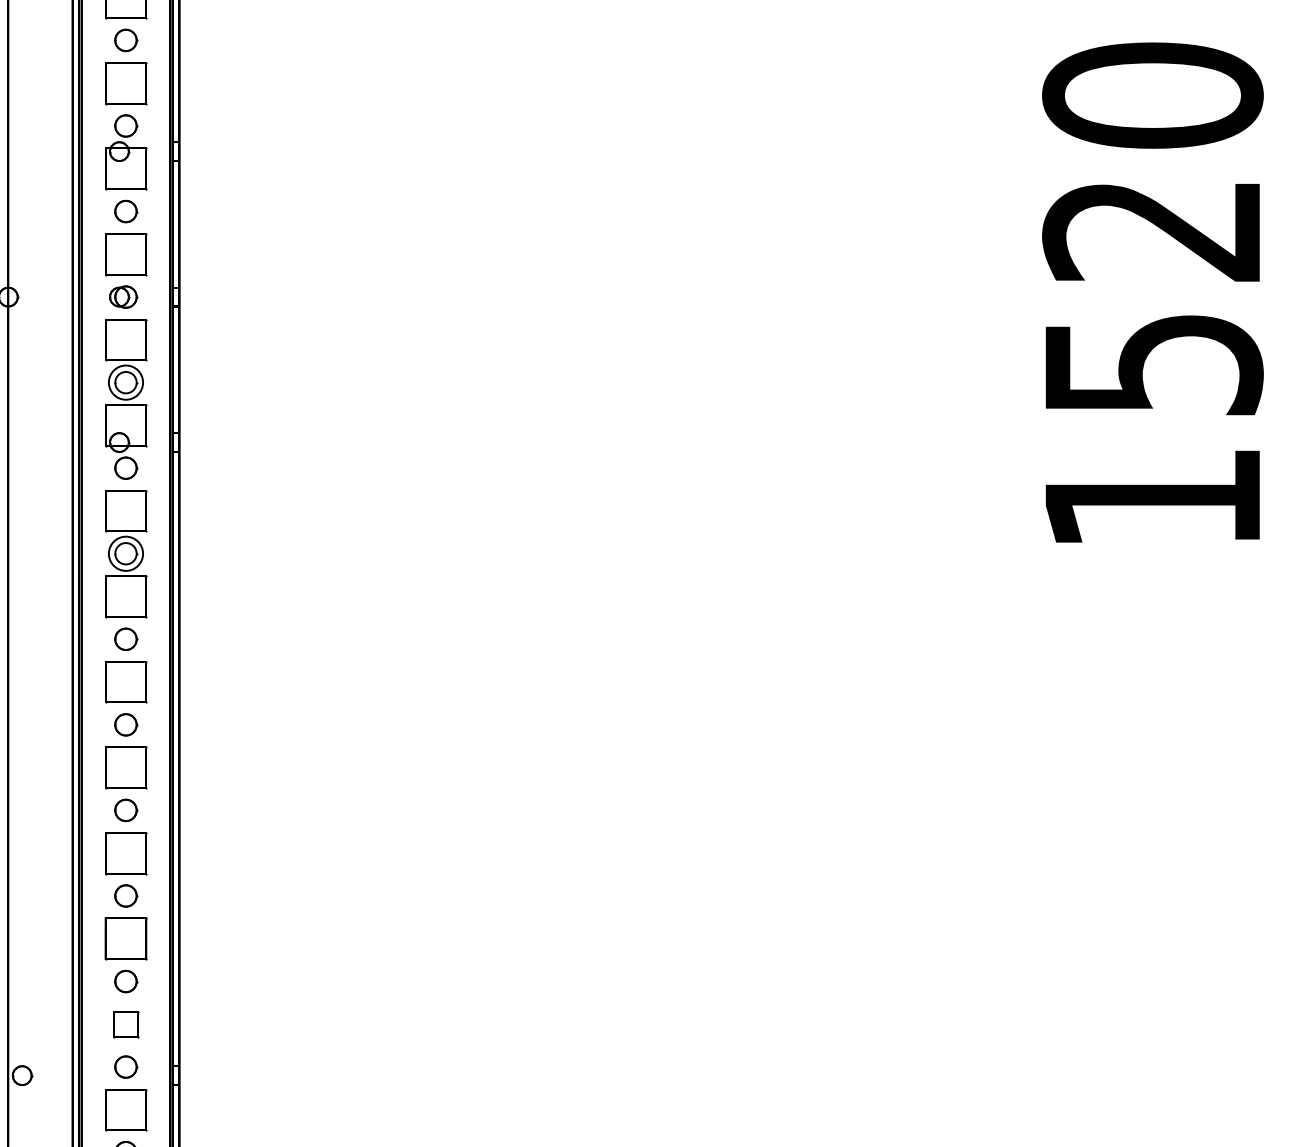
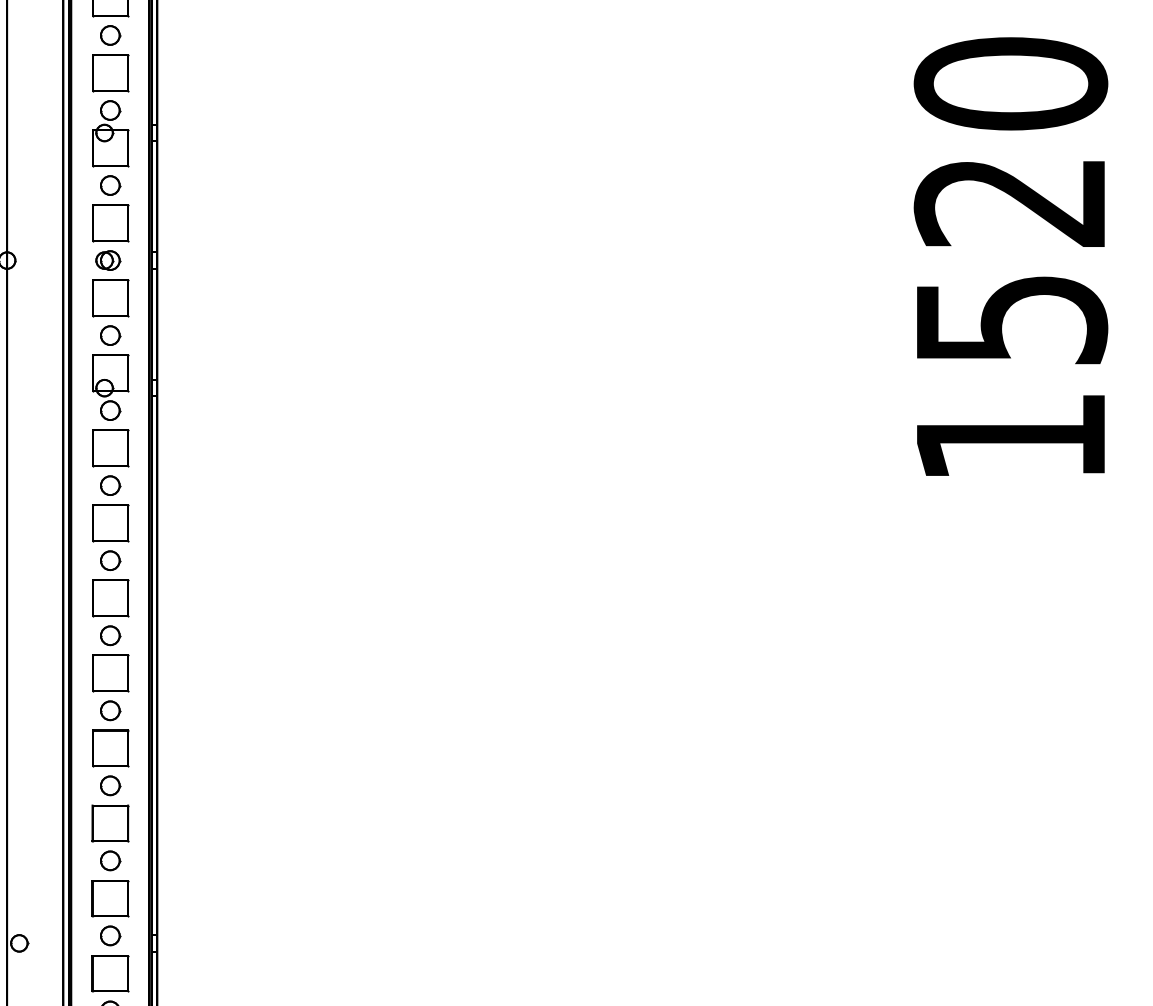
circle: (125, 382) -> (109, 335), size x0.62
circle: (125, 553) -> (109, 485), size x0.62
part: (126, 1024) -> (110, 898), size x1.67

